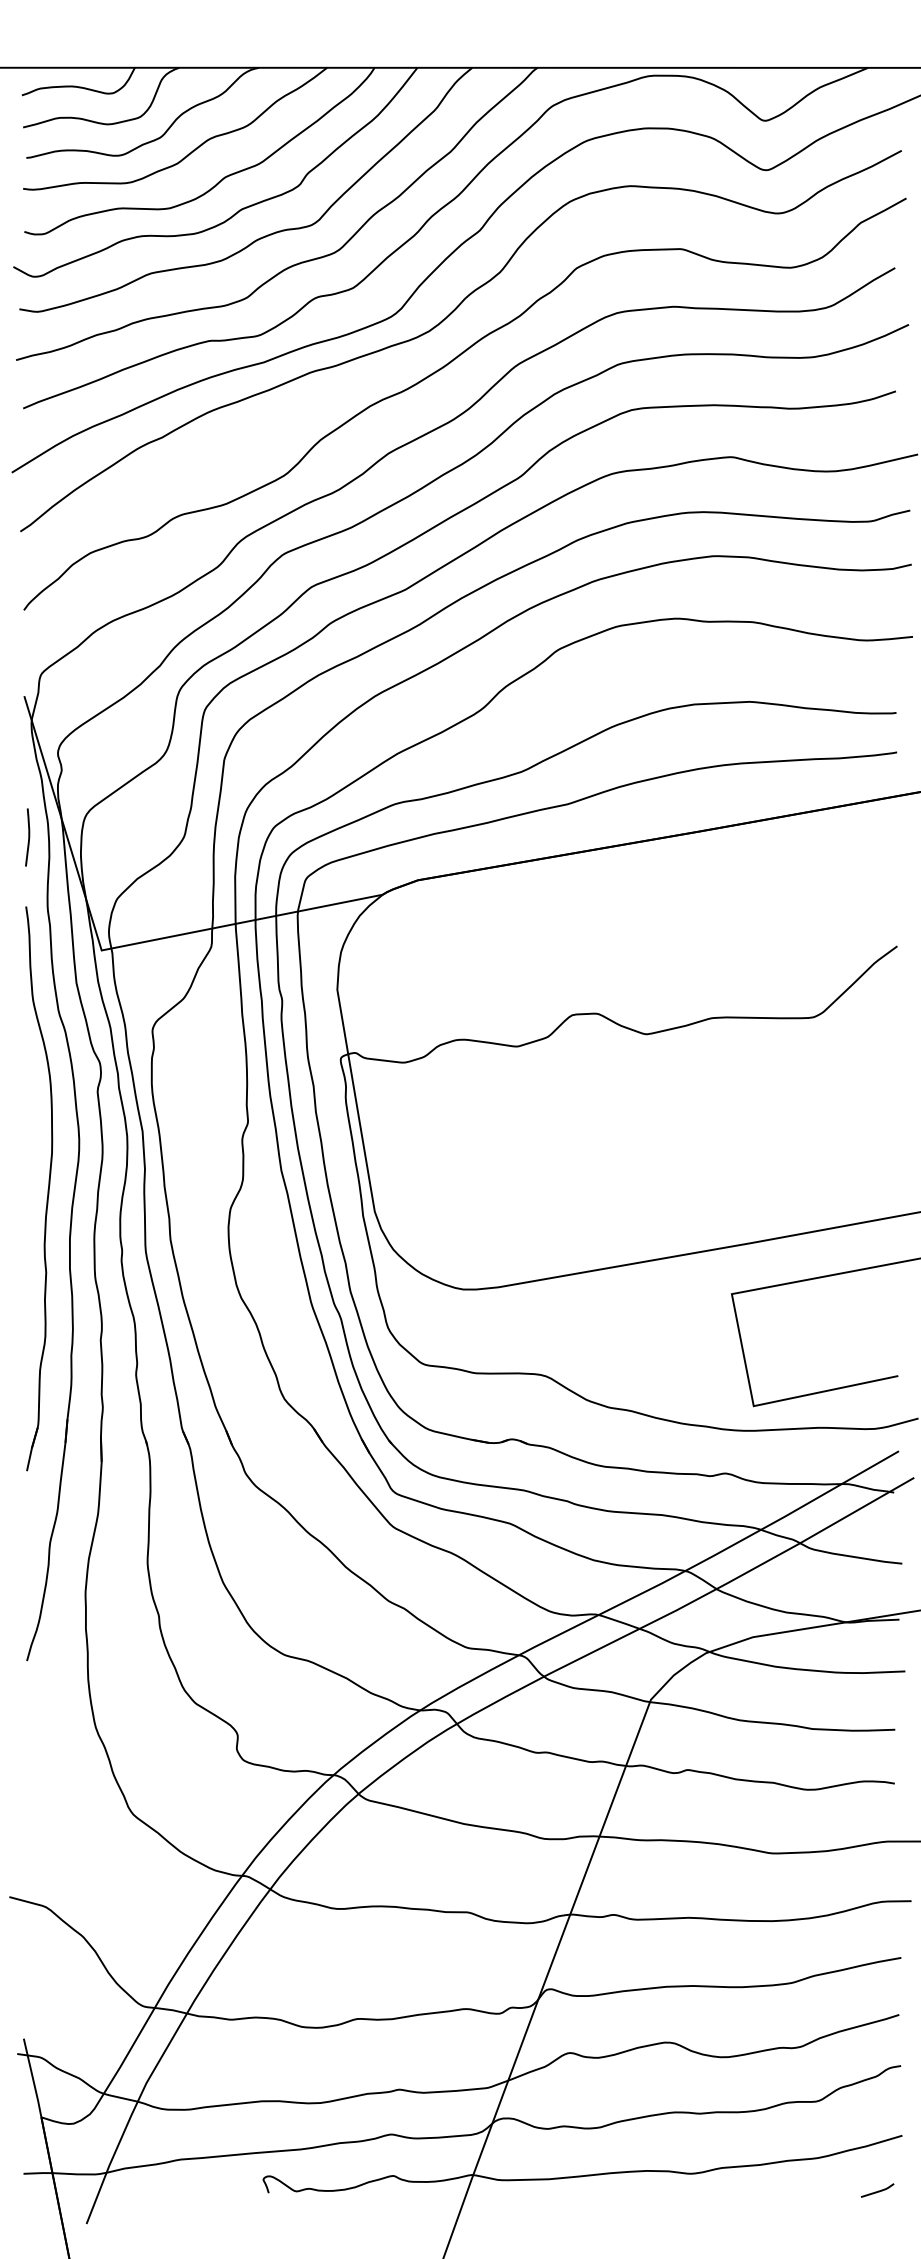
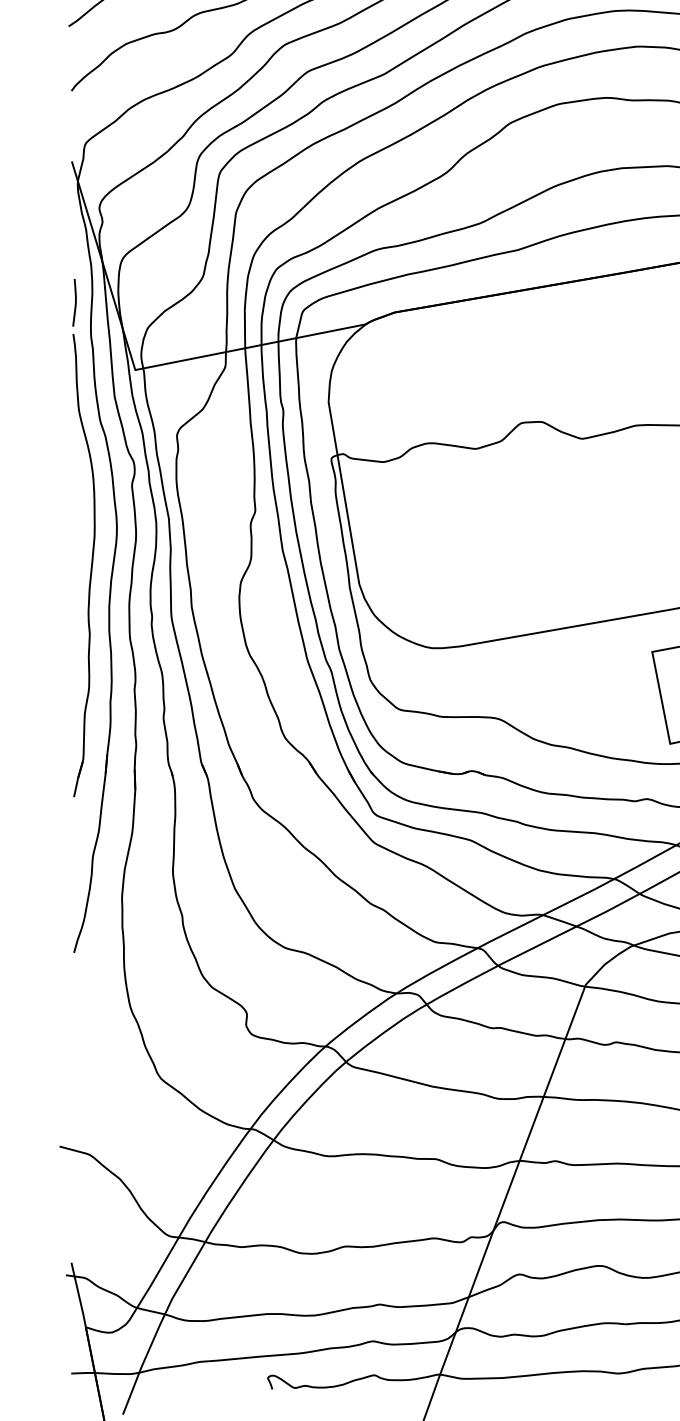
curve: (28, 837) -> (75, 302), moved

